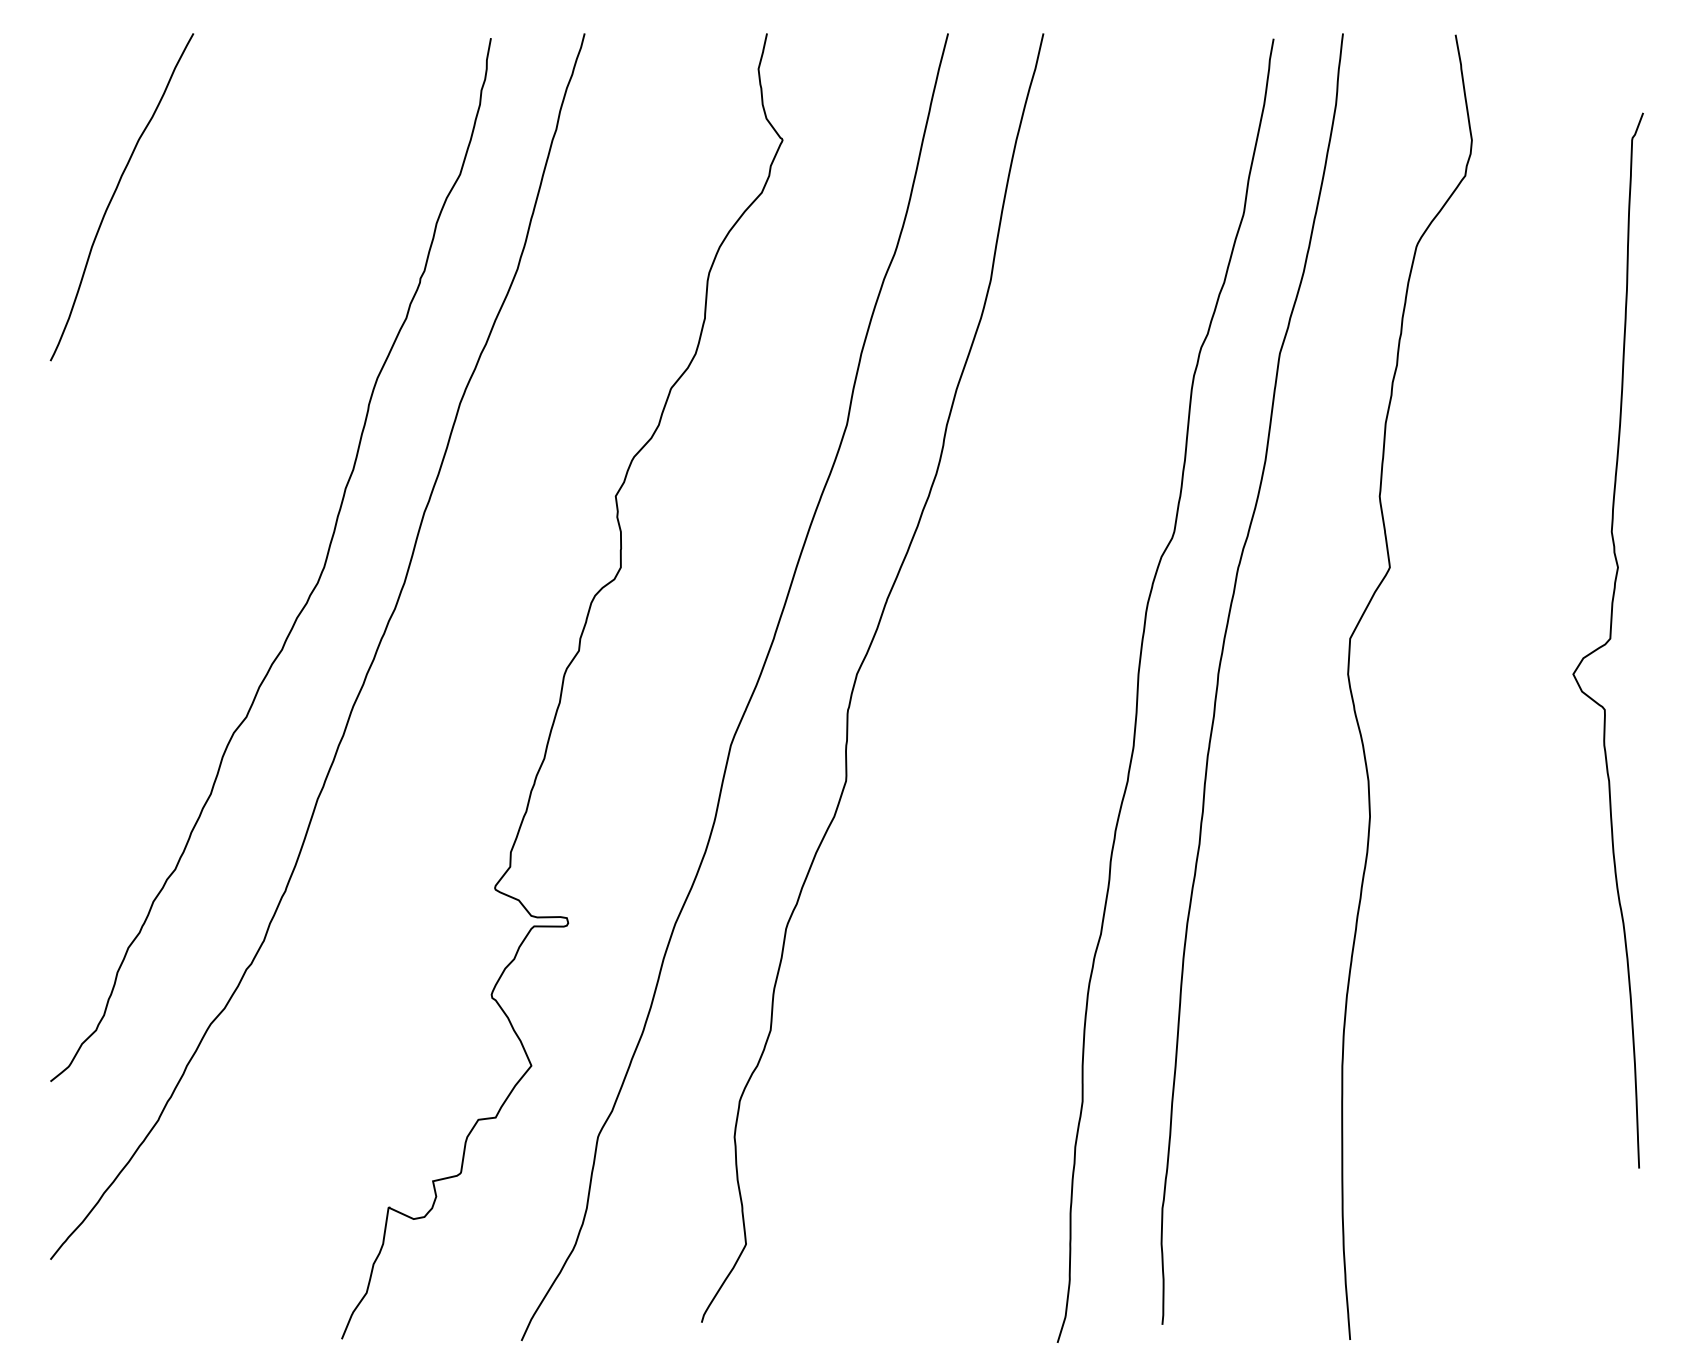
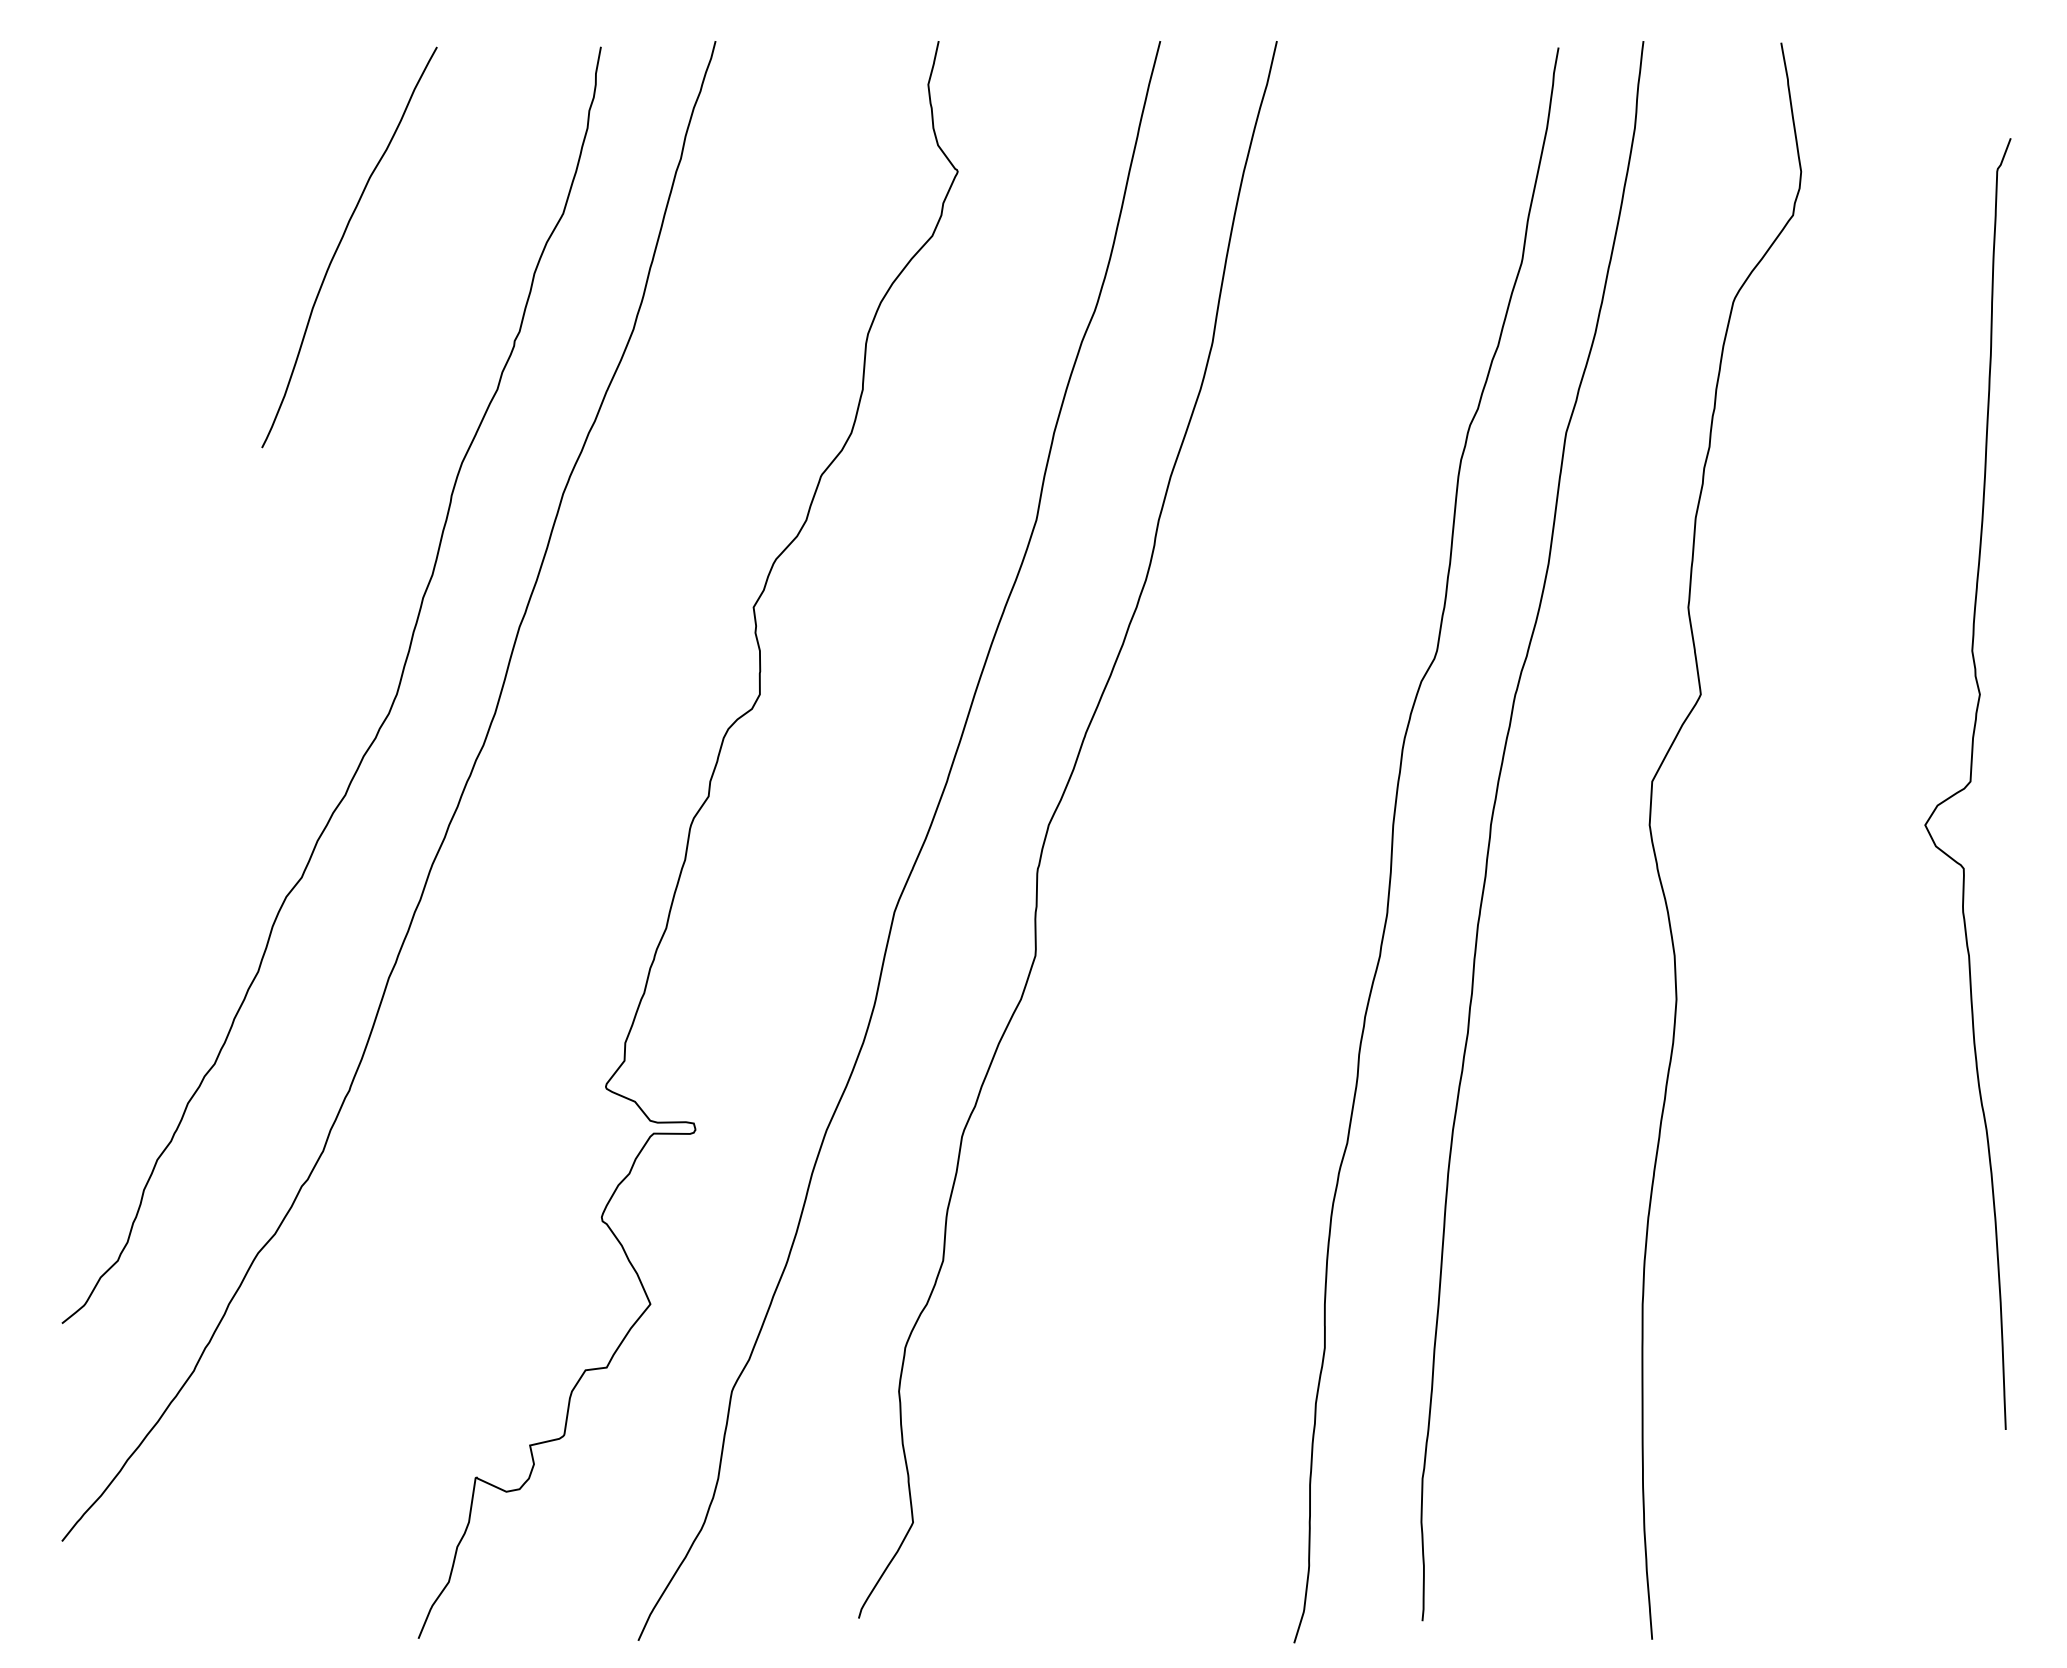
curve: (115, 193) -> (341, 242), moved

